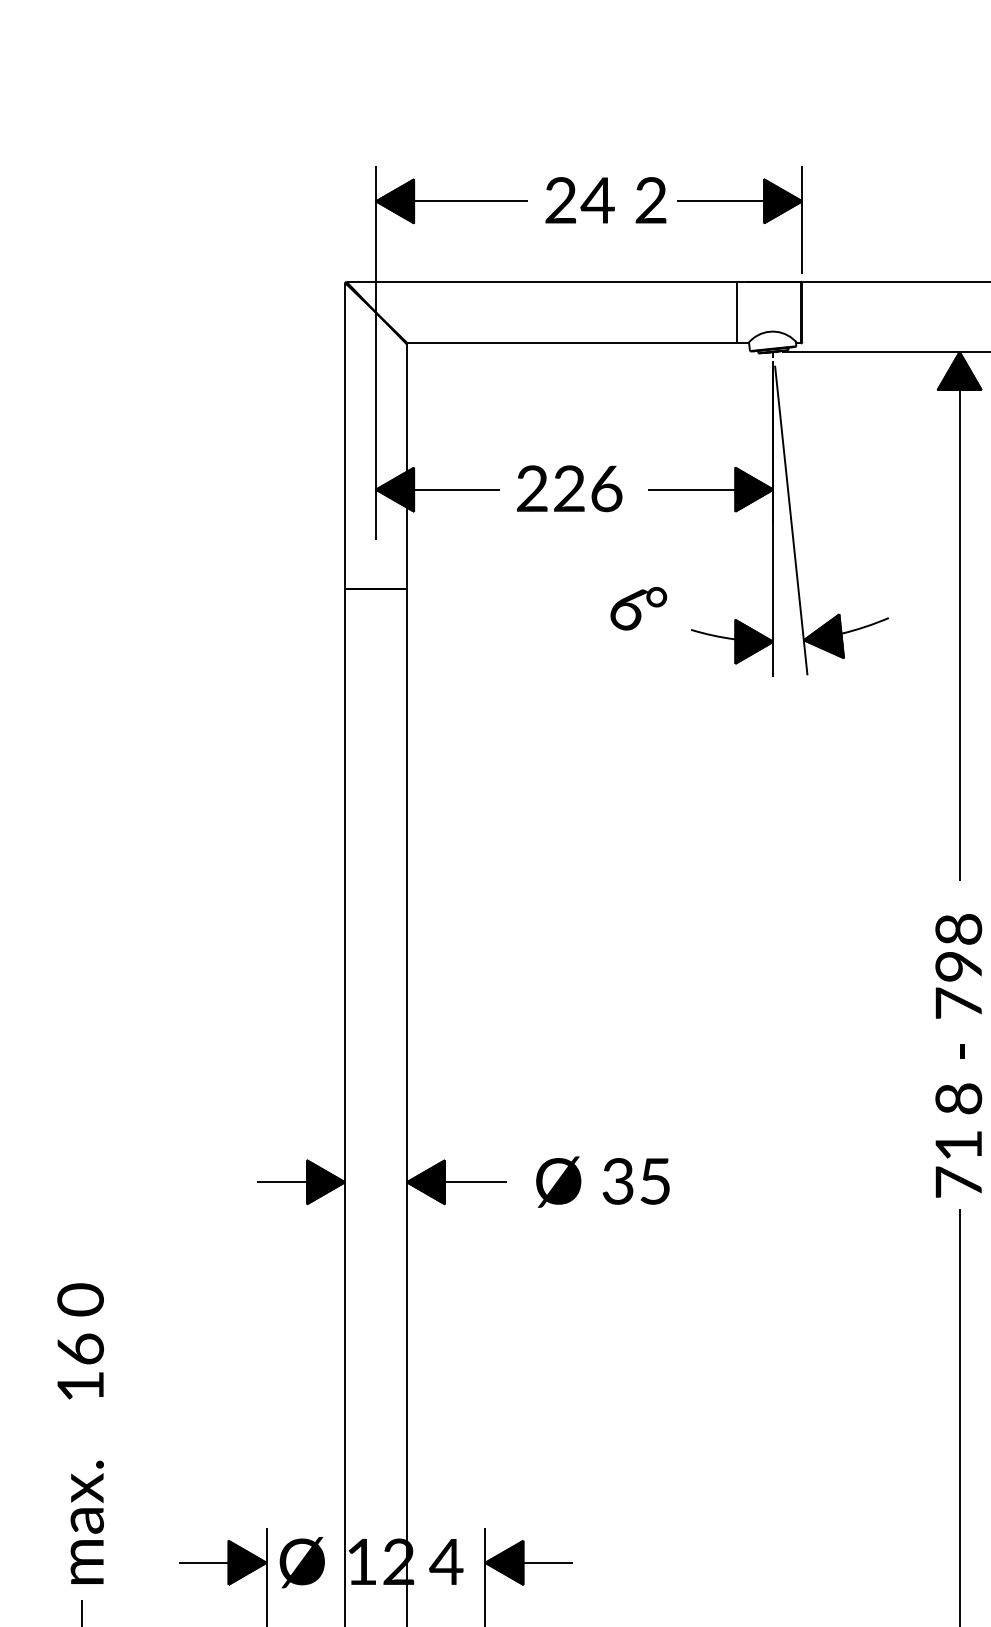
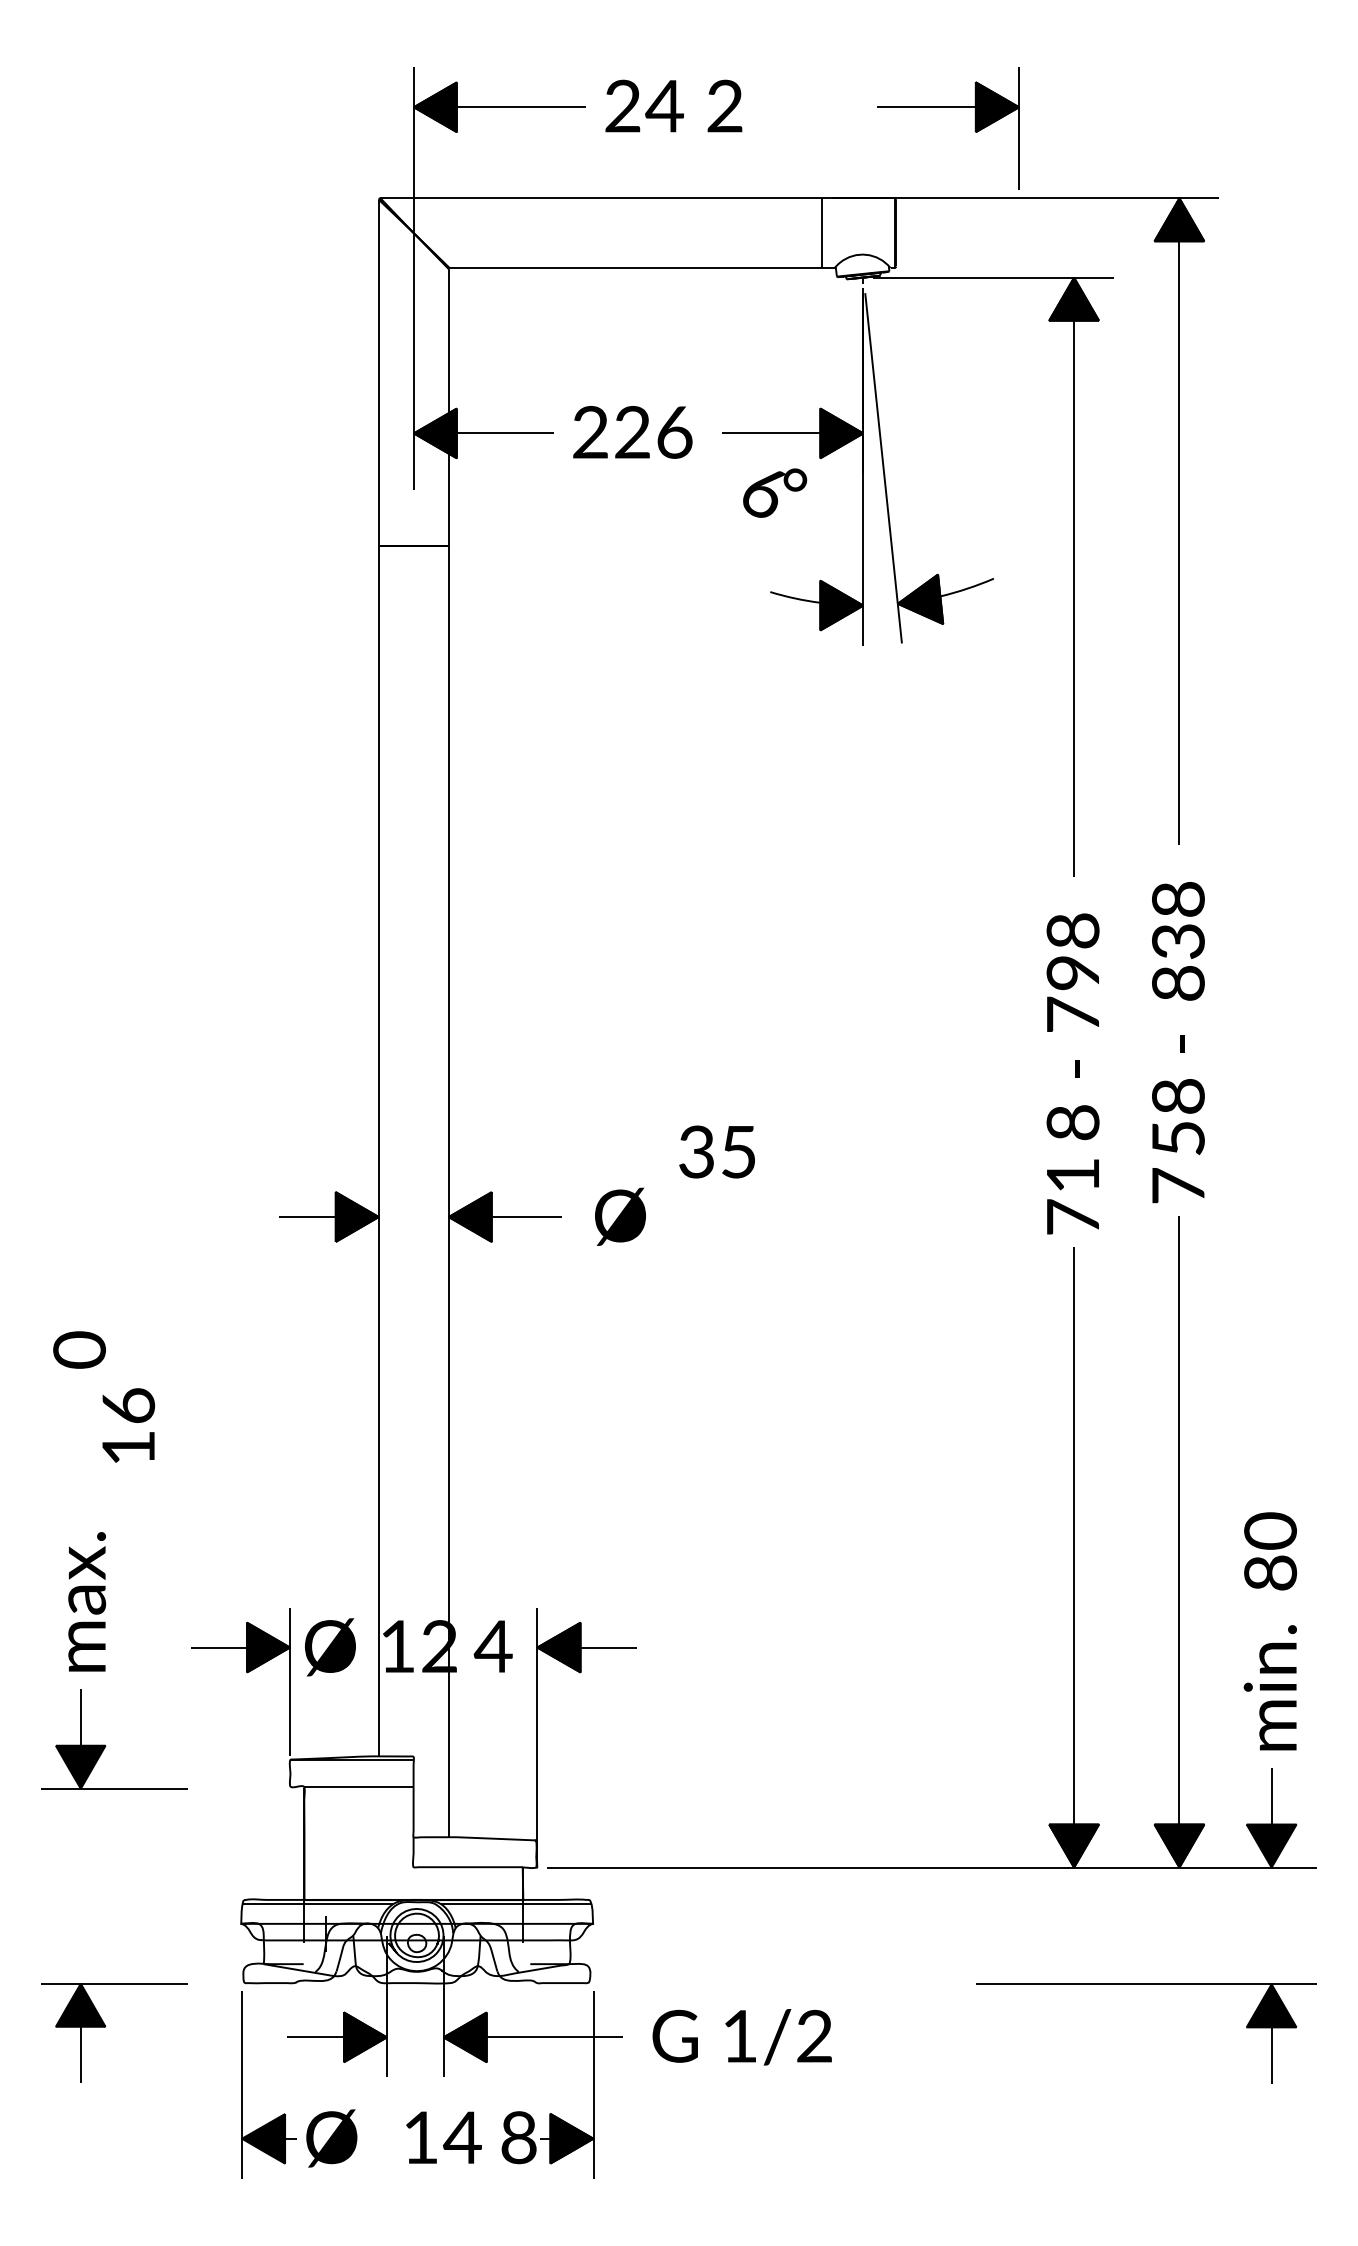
part: (739, 201) -> (948, 107), moved
text: (639, 608) -> (775, 492), moved
text: (635, 1180) -> (716, 1151), moved
text: (80, 1366) -> (128, 1425), moved

